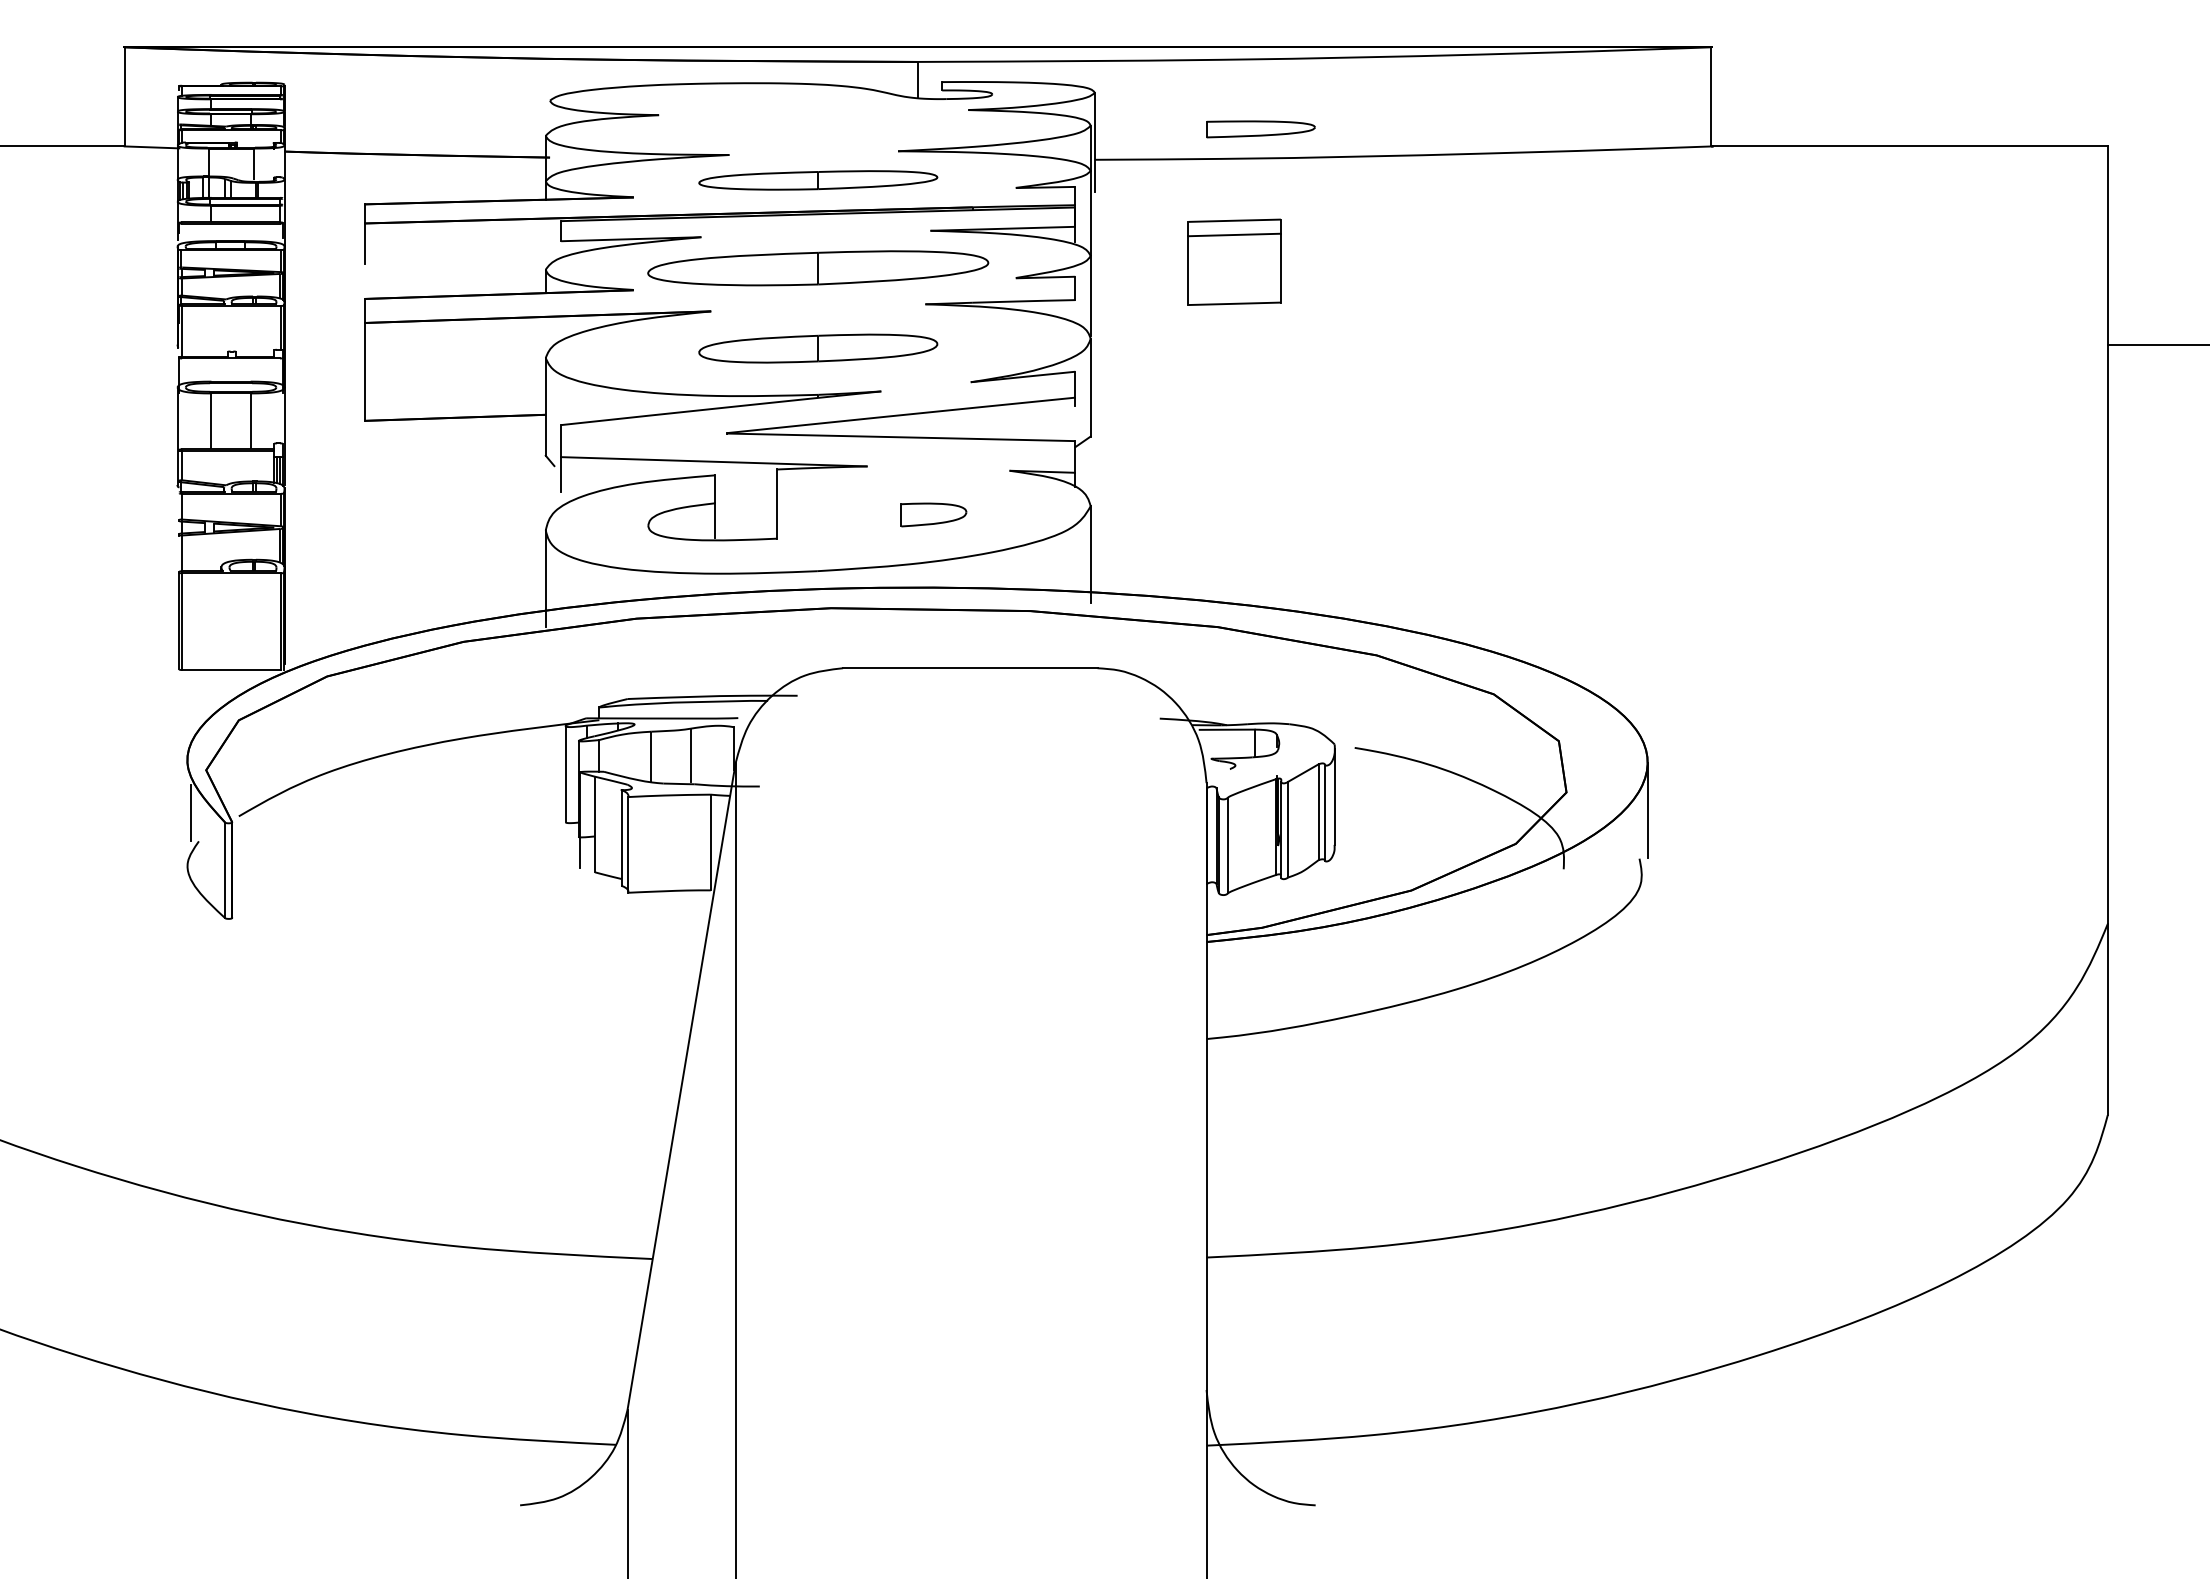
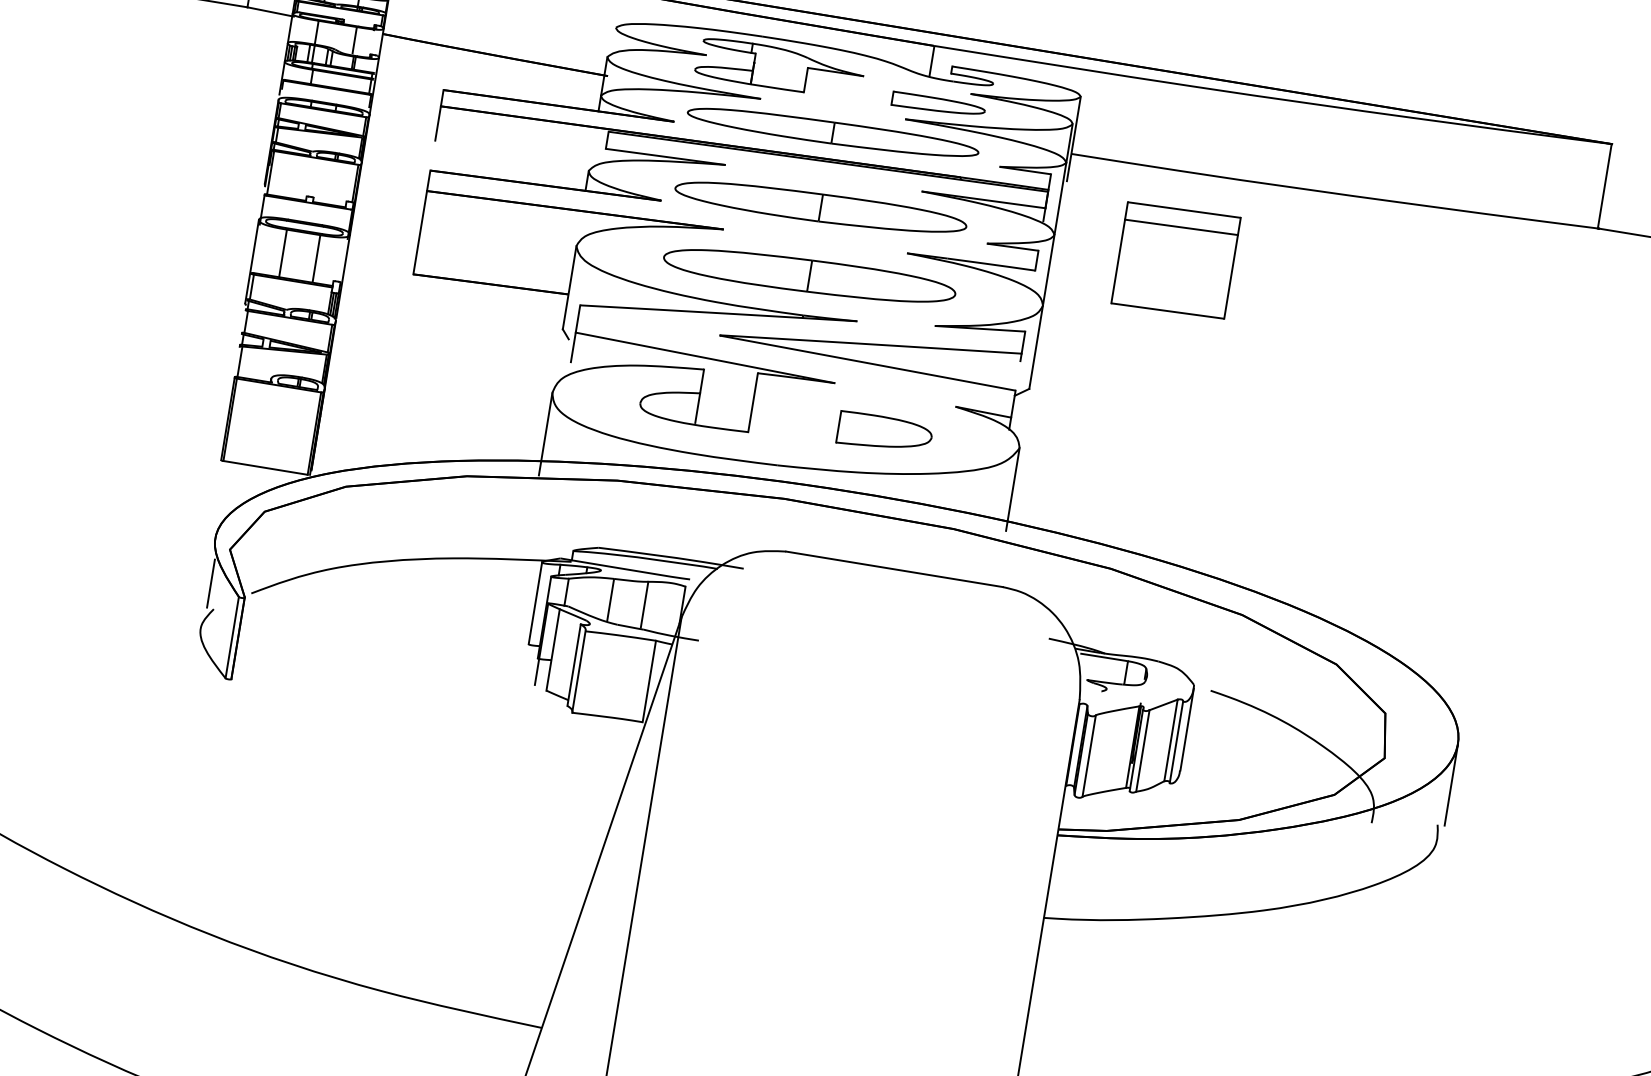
part: (745, 116) -> (780, 68), added
part: (1260, 129) -> (938, 105), moved
part: (818, 180) -> (833, 133), size x1.43
part: (1234, 262) -> (1175, 260), size x1.43
part: (818, 348) -> (809, 276), size x1.43
part: (933, 514) -> (884, 433), size x1.67

